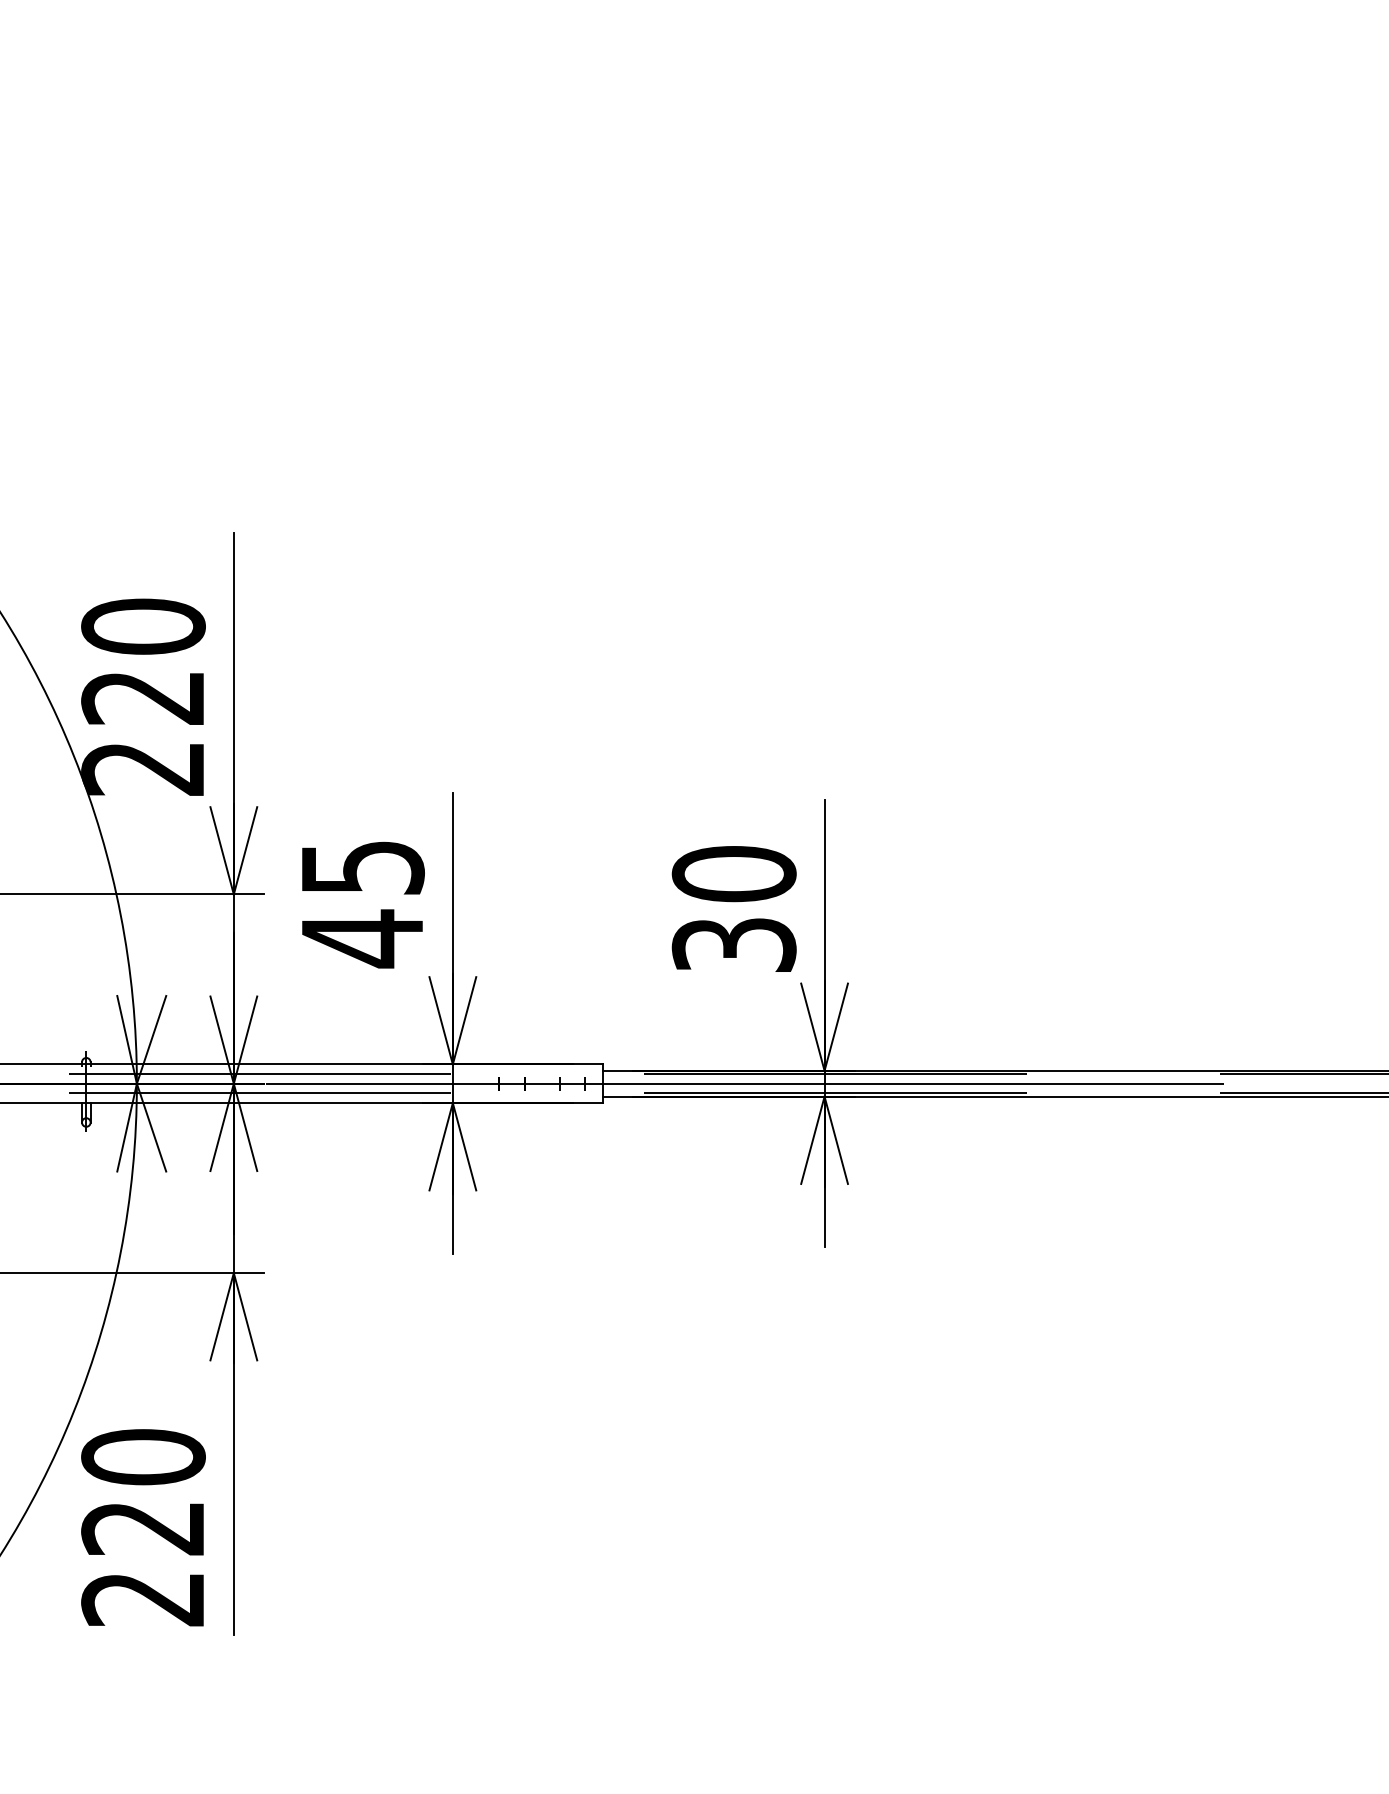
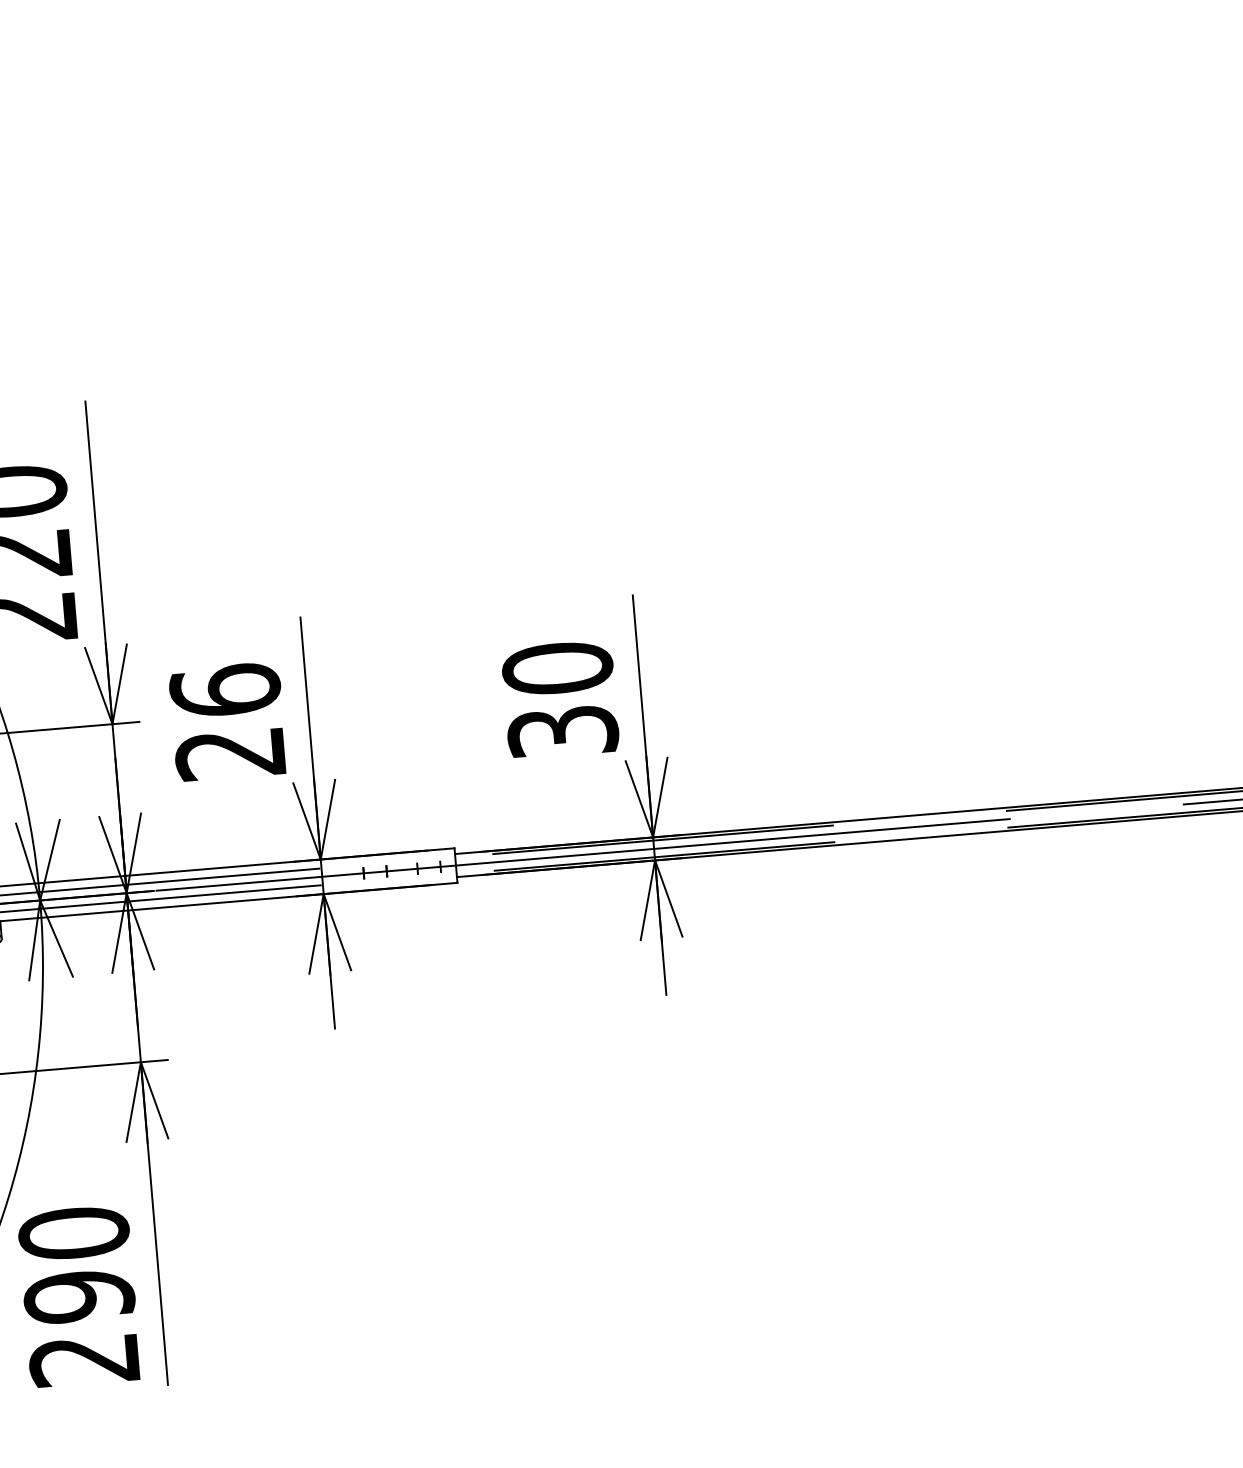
text: (362, 903) -> (228, 722), 45 -> 26
text: (143, 1528) -> (79, 1297), 220 -> 290

